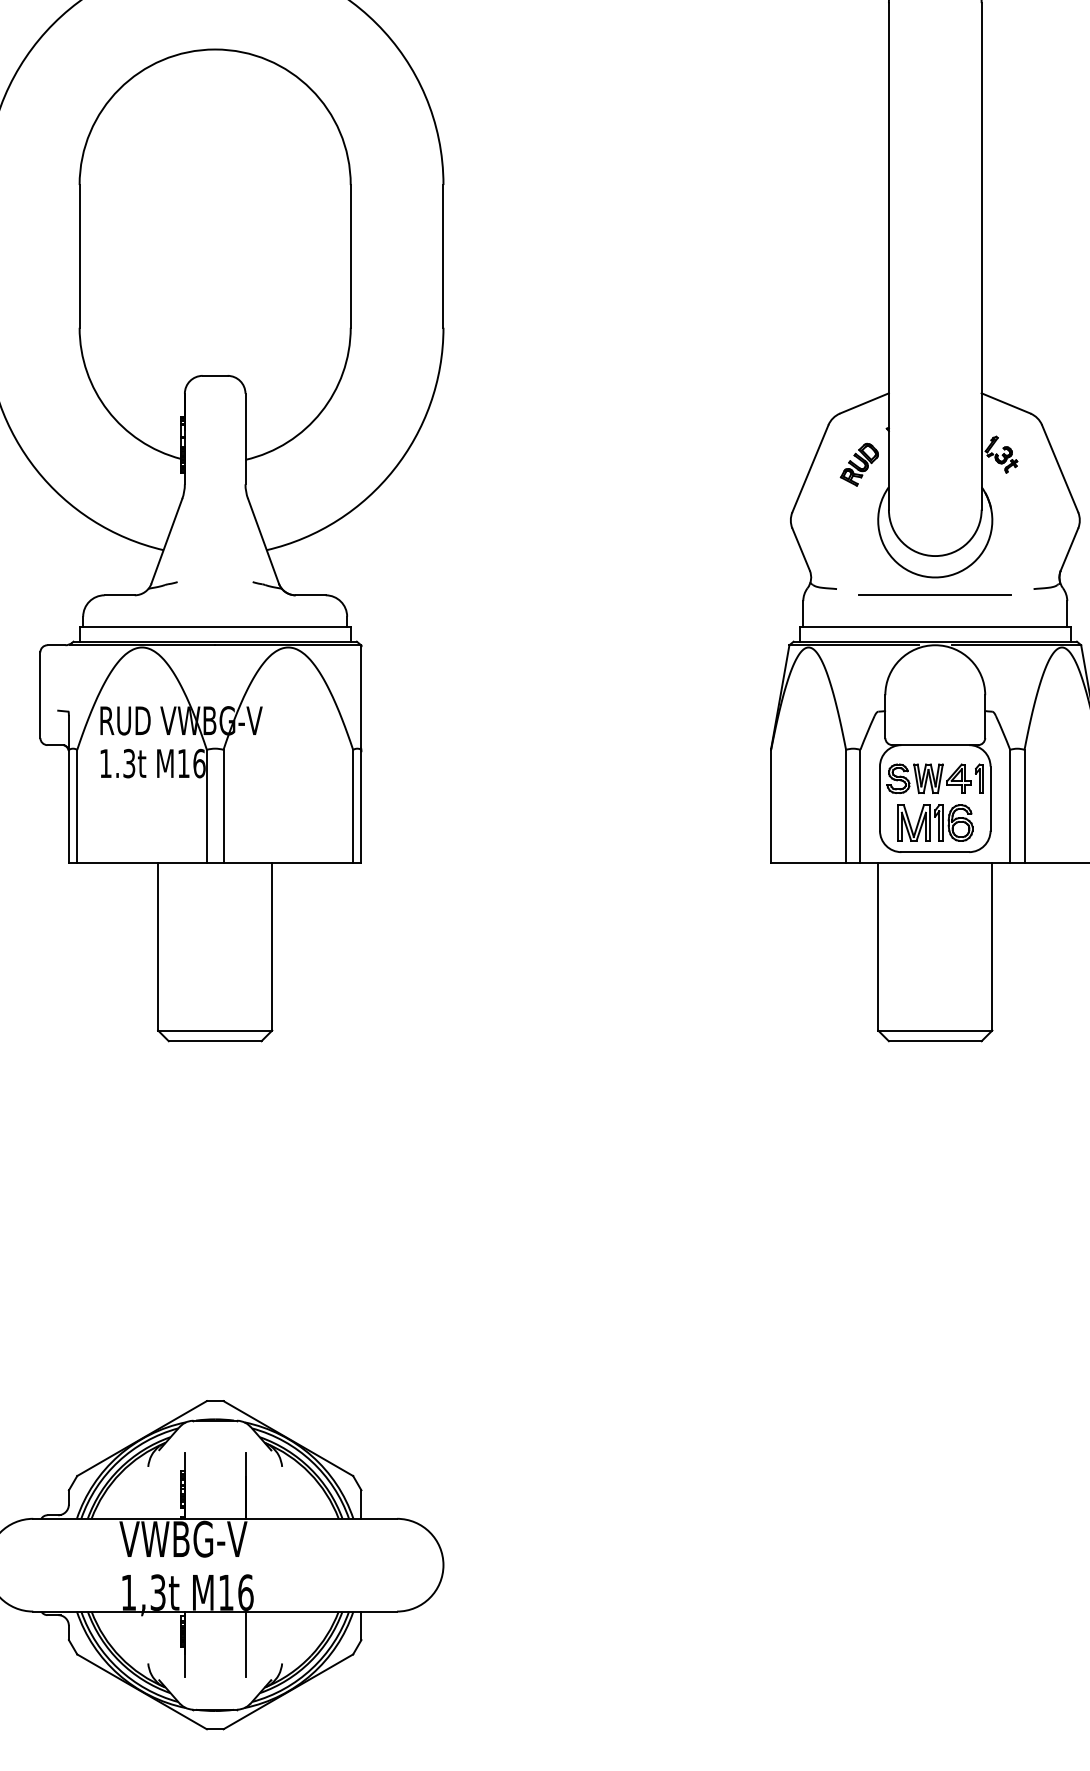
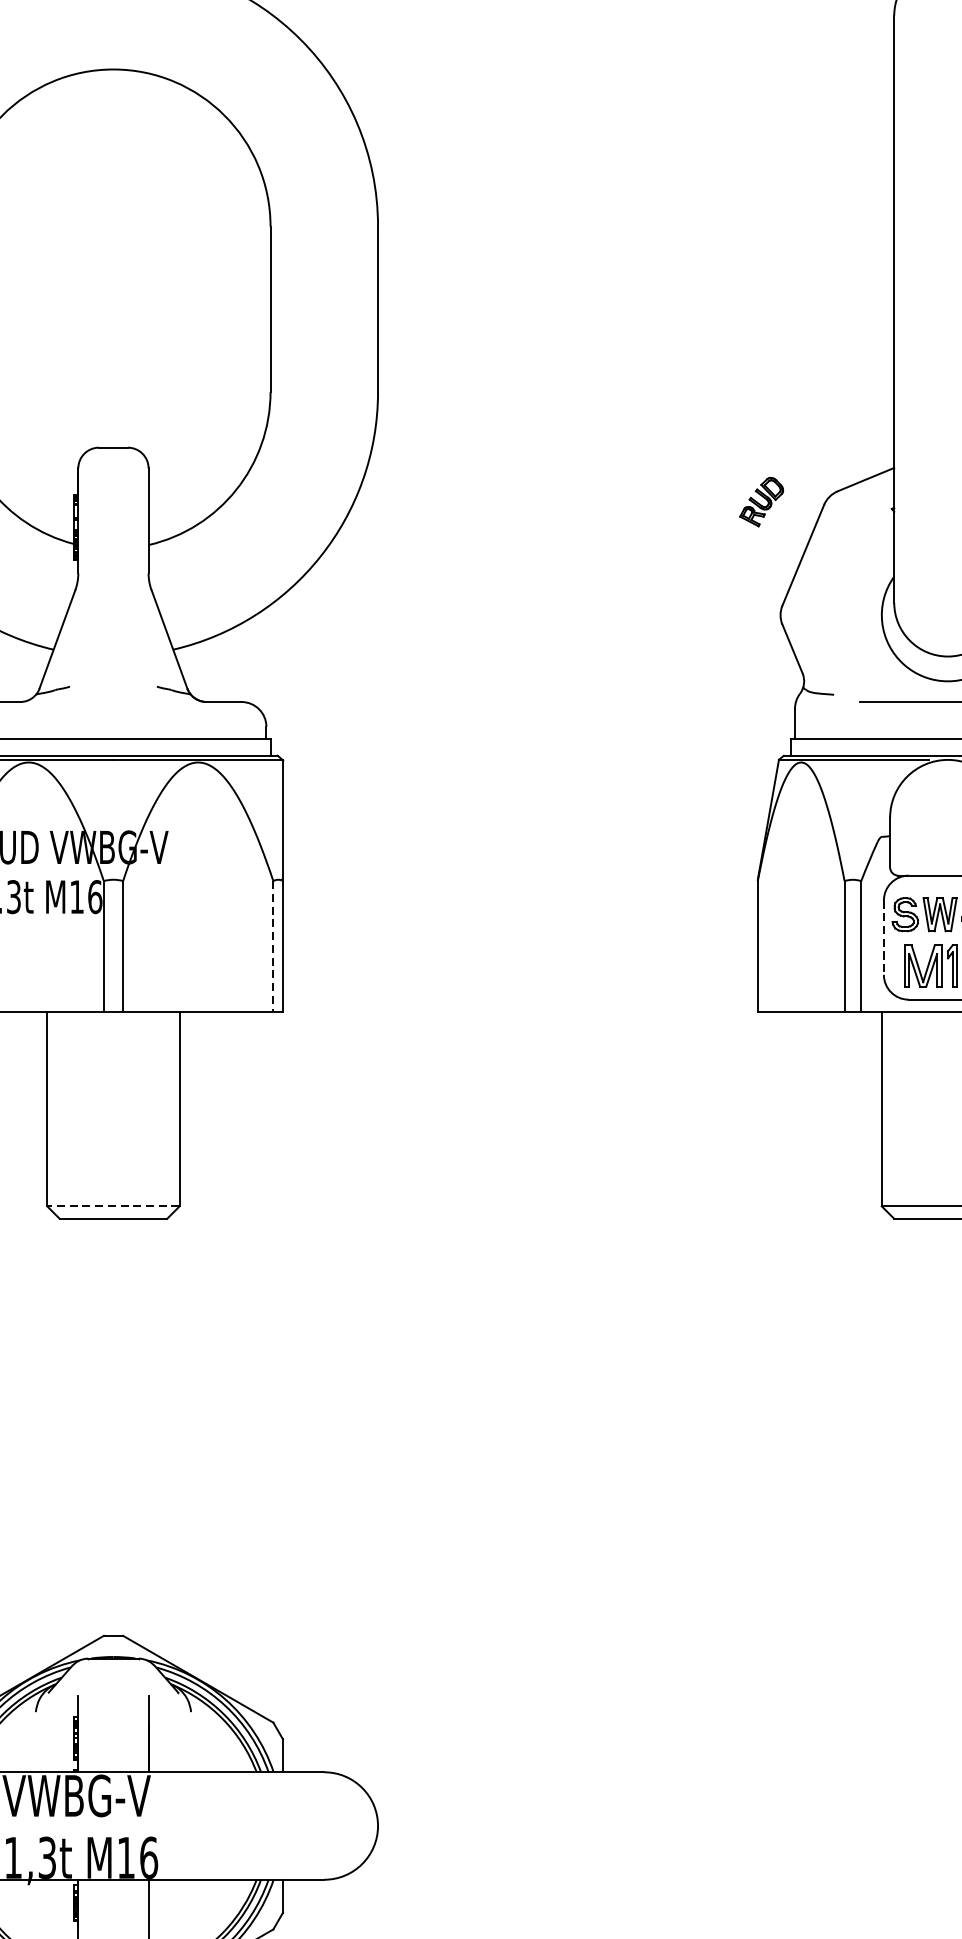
part: (858, 464) -> (760, 501), moved
line: (879, 799) -> (883, 938), solid -> dashed
line: (353, 806) -> (273, 946), solid -> dashed
line: (214, 1030) -> (112, 1206), solid -> dashed

